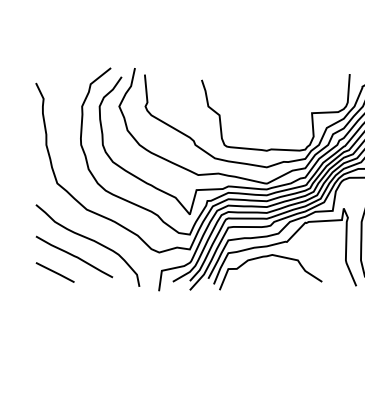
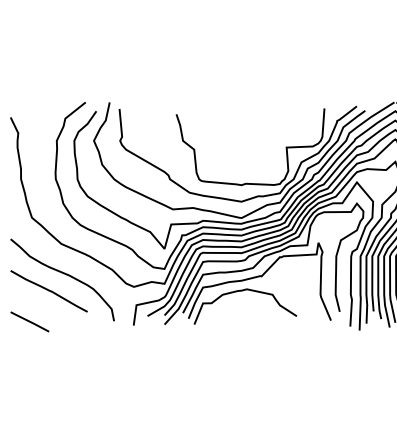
line: (54, 272) -> (29, 321), moved

